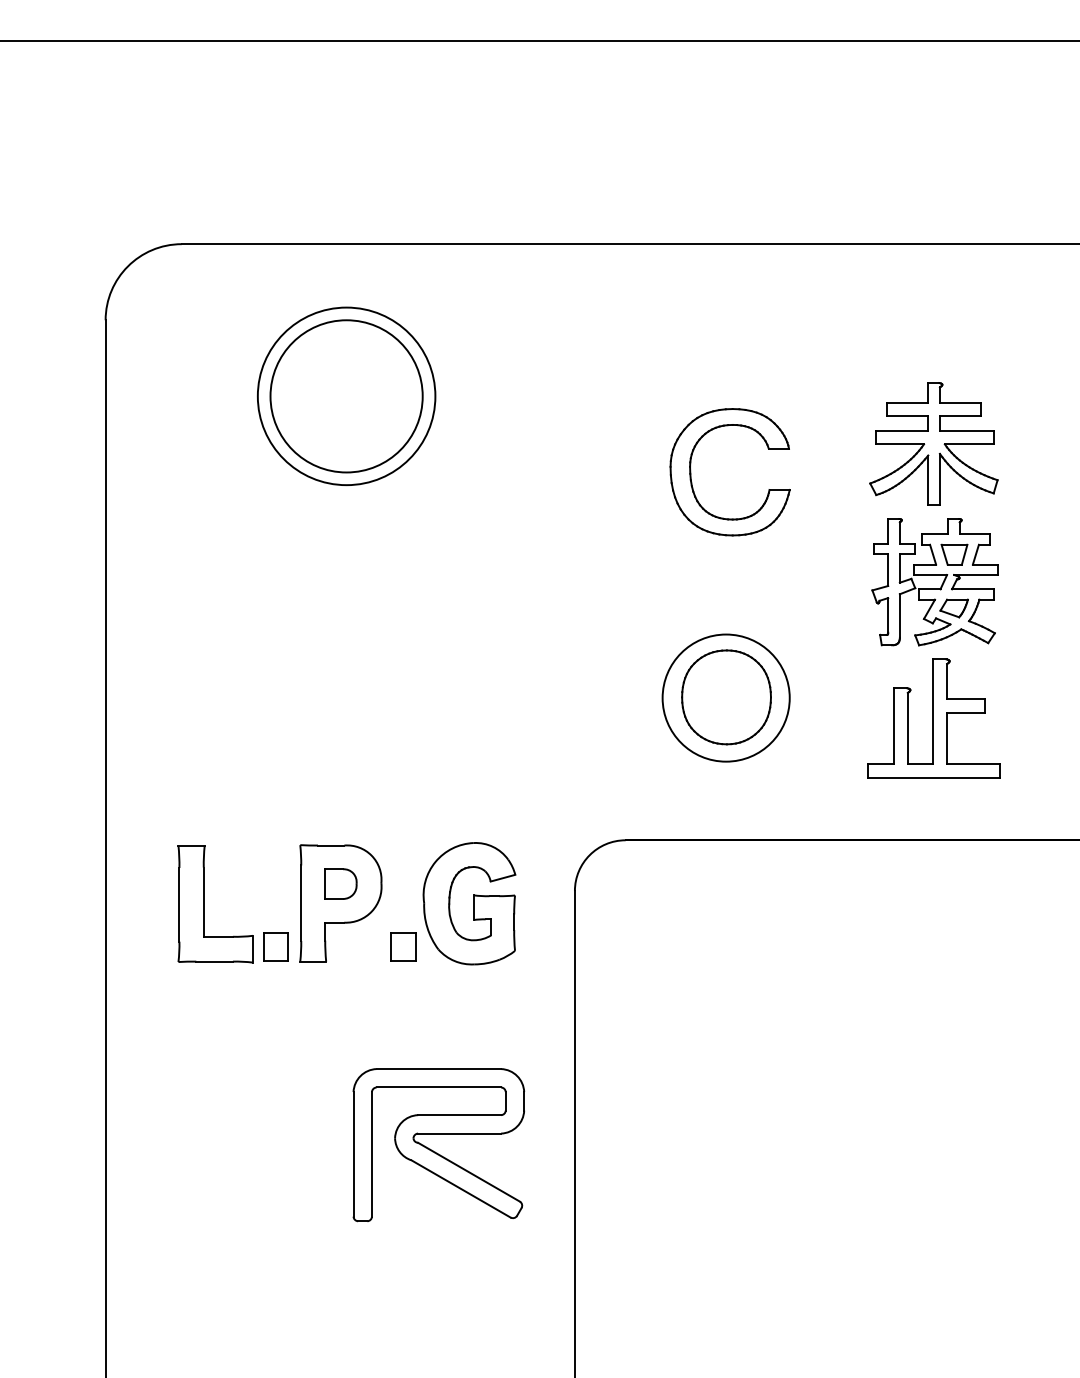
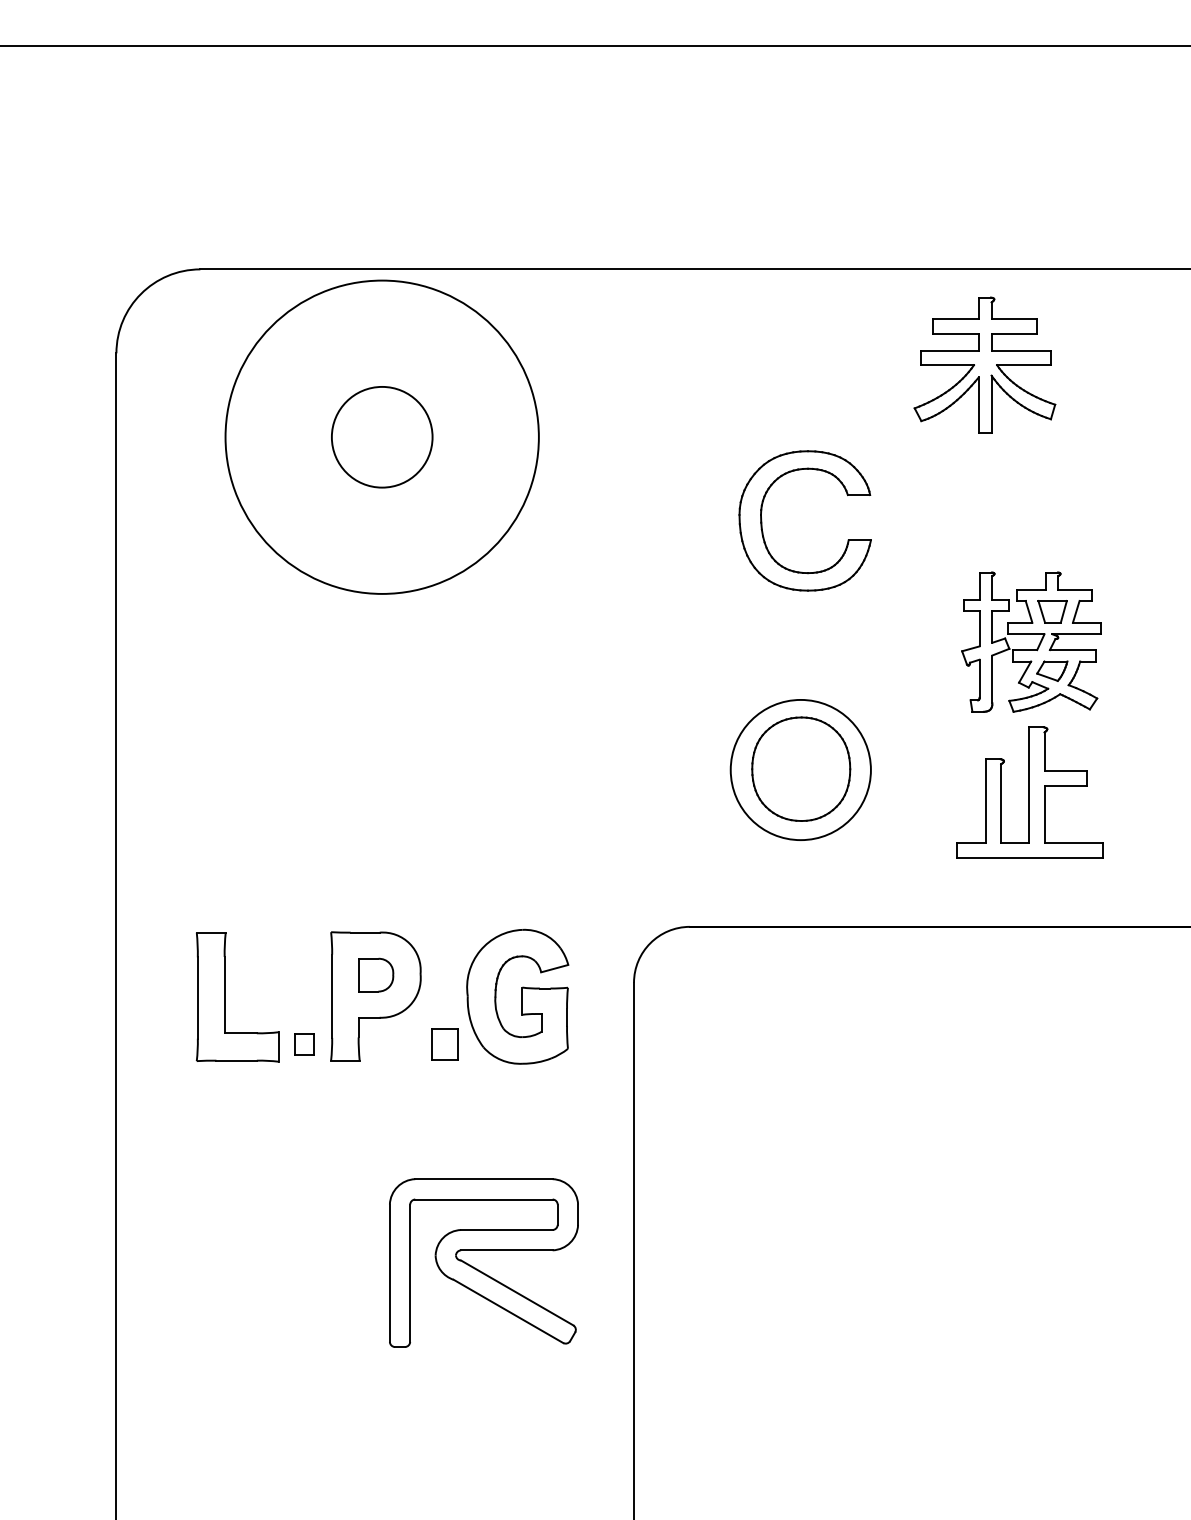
circle: (346, 396) -> (382, 437), size x0.6
circle: (346, 396) -> (382, 437), size x1.6
part: (933, 443) -> (984, 364), moved
part: (276, 946) -> (304, 1044), size x0.7

